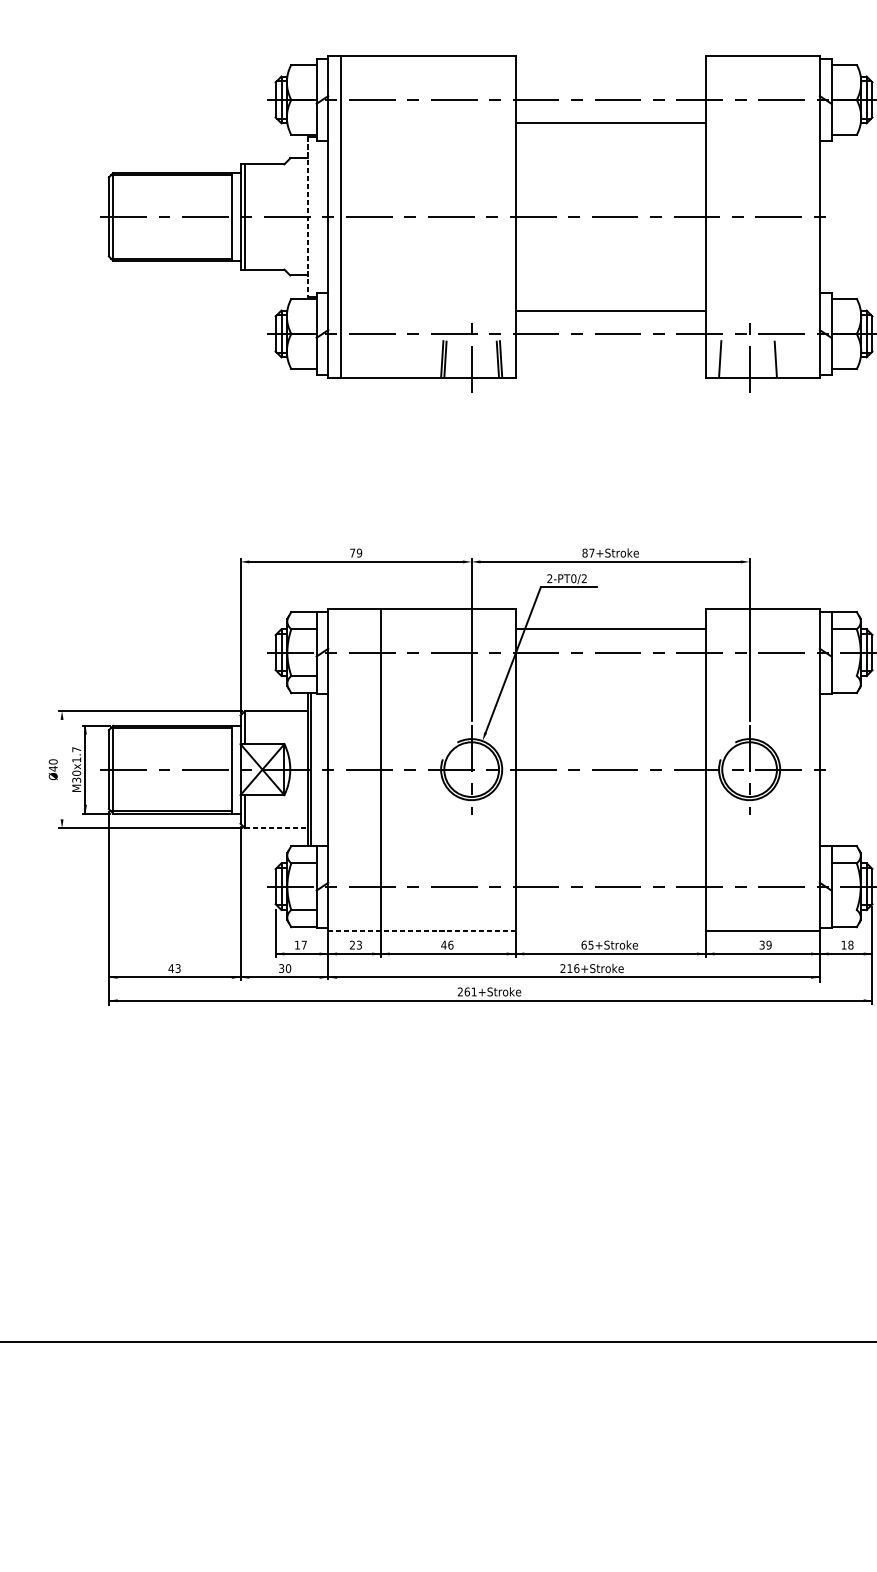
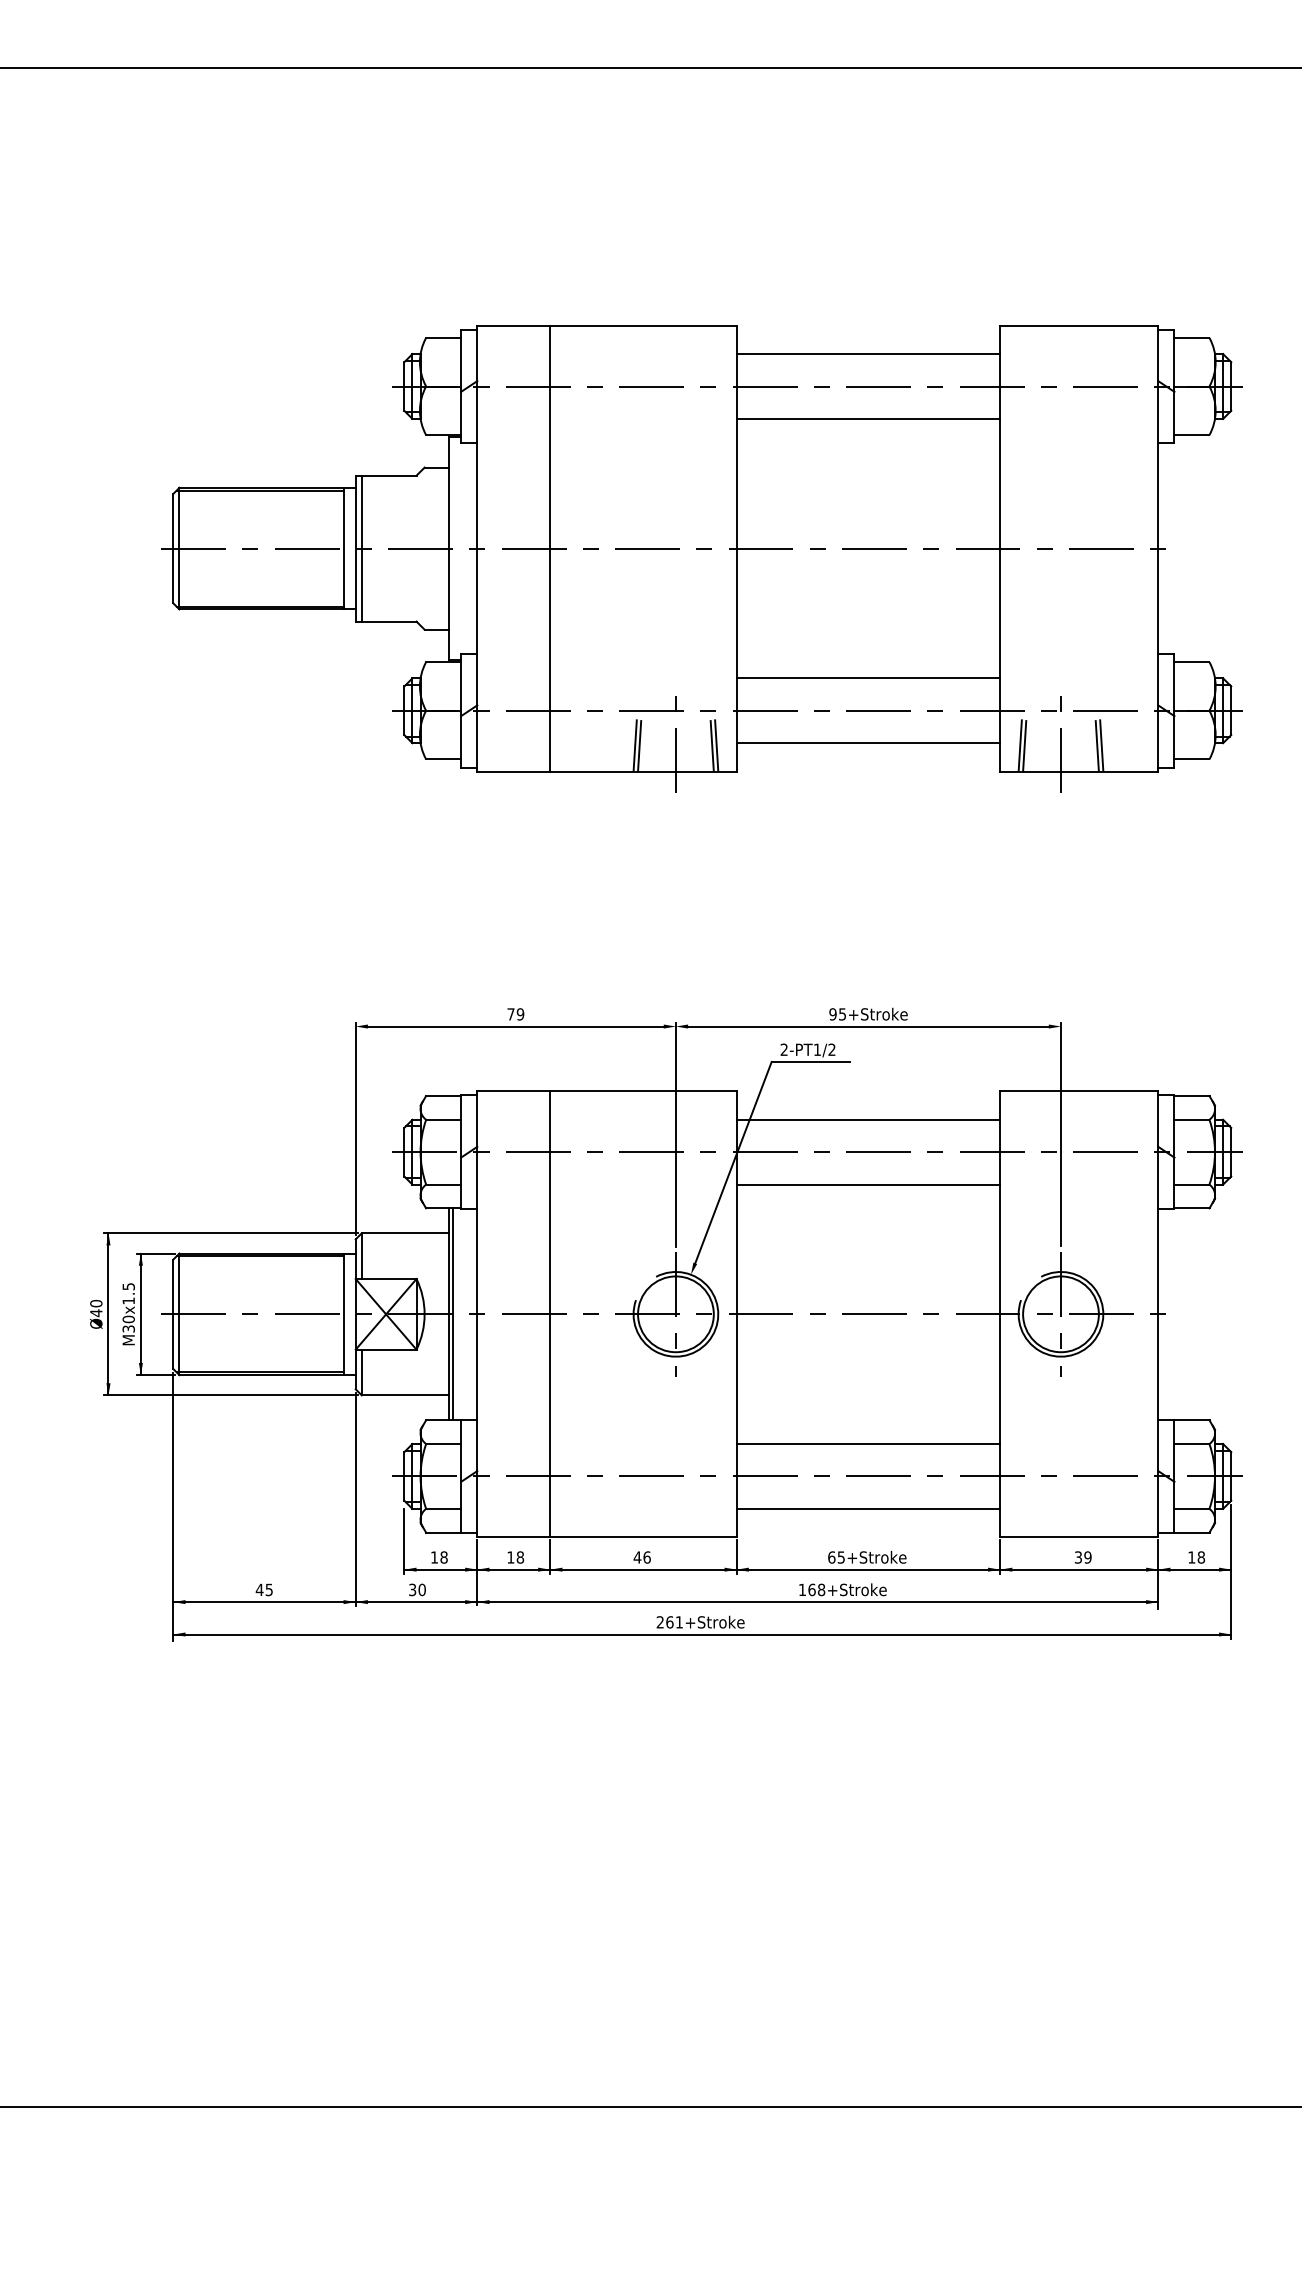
line: (610, 76) -> (868, 354), added
line: (340, 216) -> (550, 548), moved
line: (307, 217) -> (448, 549), dashed -> solid
line: (610, 357) -> (868, 743), added
line: (723, 359) -> (1024, 745), added
line: (778, 359) -> (1101, 745), added
text: (588, 553) -> (837, 1014), 87+Stroke -> 95+Stroke
text: (573, 578) -> (817, 1049), 2-PT0/2 -> 2-PT1/2
line: (610, 675) -> (868, 1184), added
line: (843, 675) -> (1191, 1184), added
text: (76, 749) -> (128, 1286), M30x1.7 -> M30x1.5
line: (62, 769) -> (108, 1314), added
line: (276, 828) -> (405, 1395), dashed -> solid
line: (610, 863) -> (868, 1444), added
line: (610, 909) -> (868, 1508), added
line: (843, 909) -> (1191, 1508), added
line: (422, 930) -> (607, 1537), dashed -> solid
text: (303, 945) -> (443, 1557), 17 -> 18
text: (355, 945) -> (515, 1557), 23 -> 18
text: (178, 968) -> (269, 1589), 43 -> 45
text: (569, 968) -> (811, 1589), 216+Stroke -> 168+Stroke

